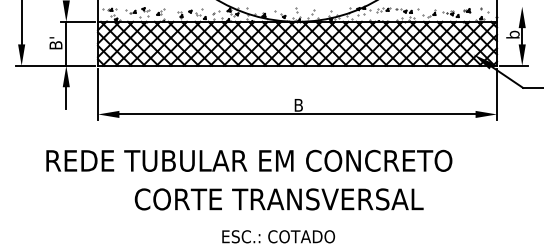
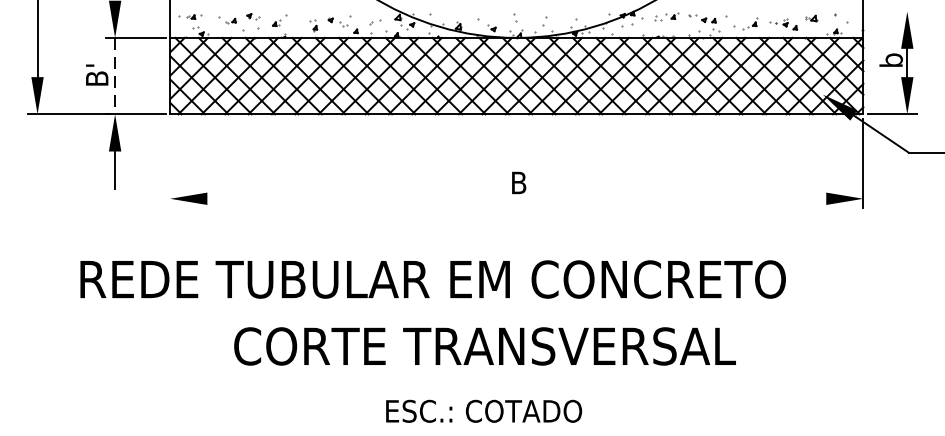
line: (66, 43) -> (115, 75), solid -> dashed
line: (98, 93) -> (171, 162), removed
line: (297, 114) -> (516, 198), removed

